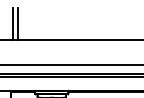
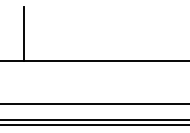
line: (13, 24) -> (17, 34), removed

